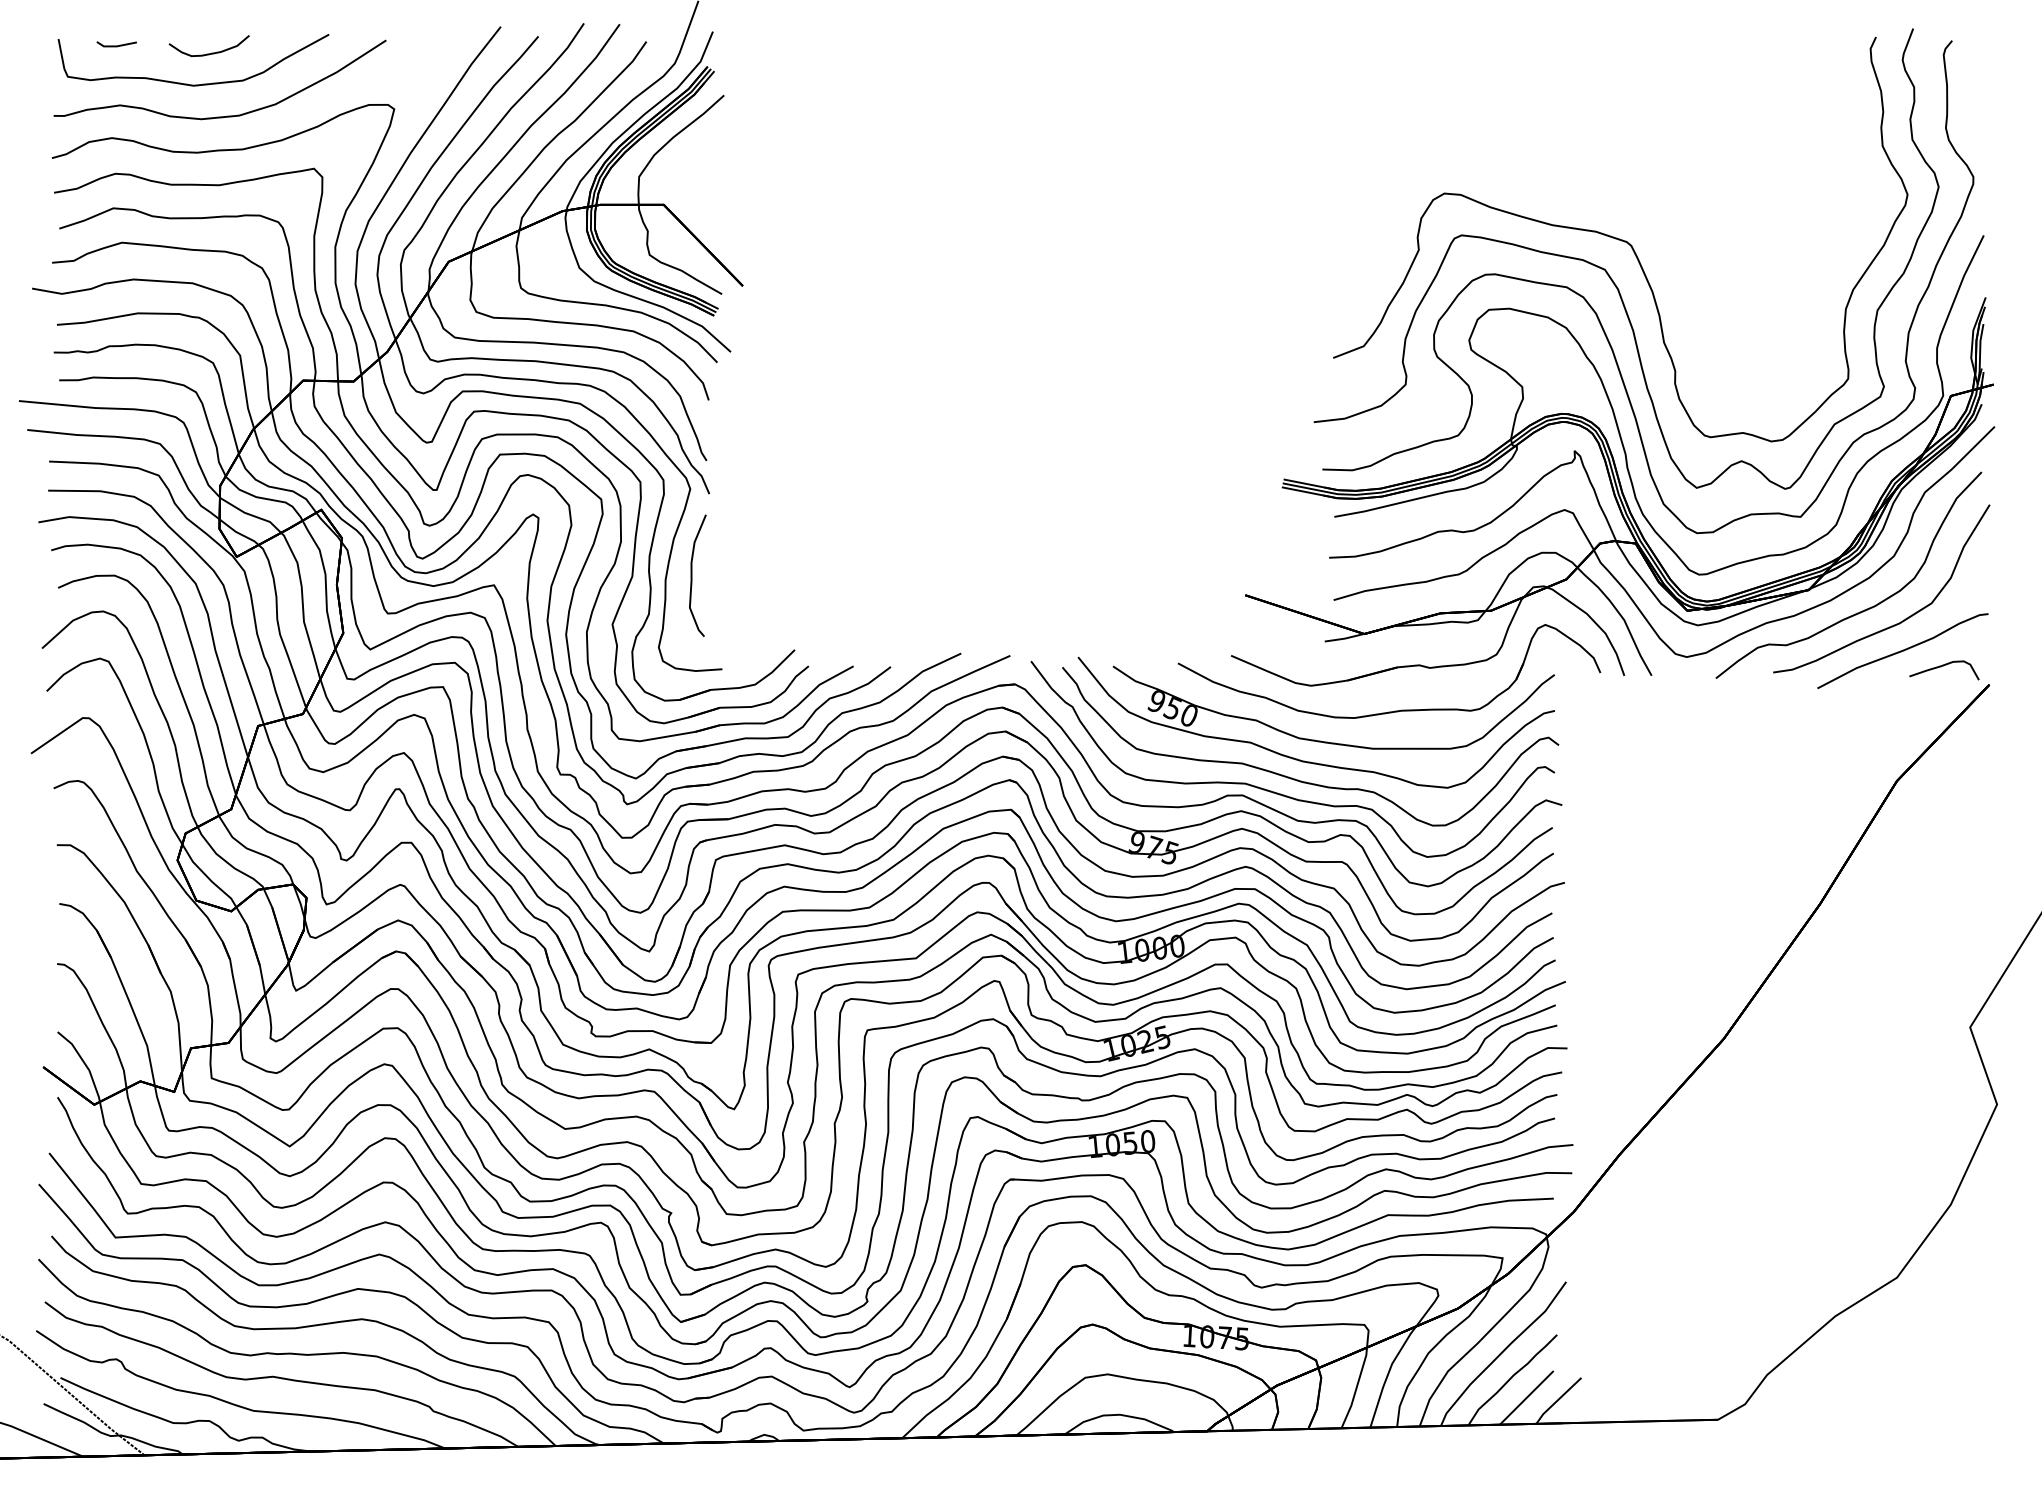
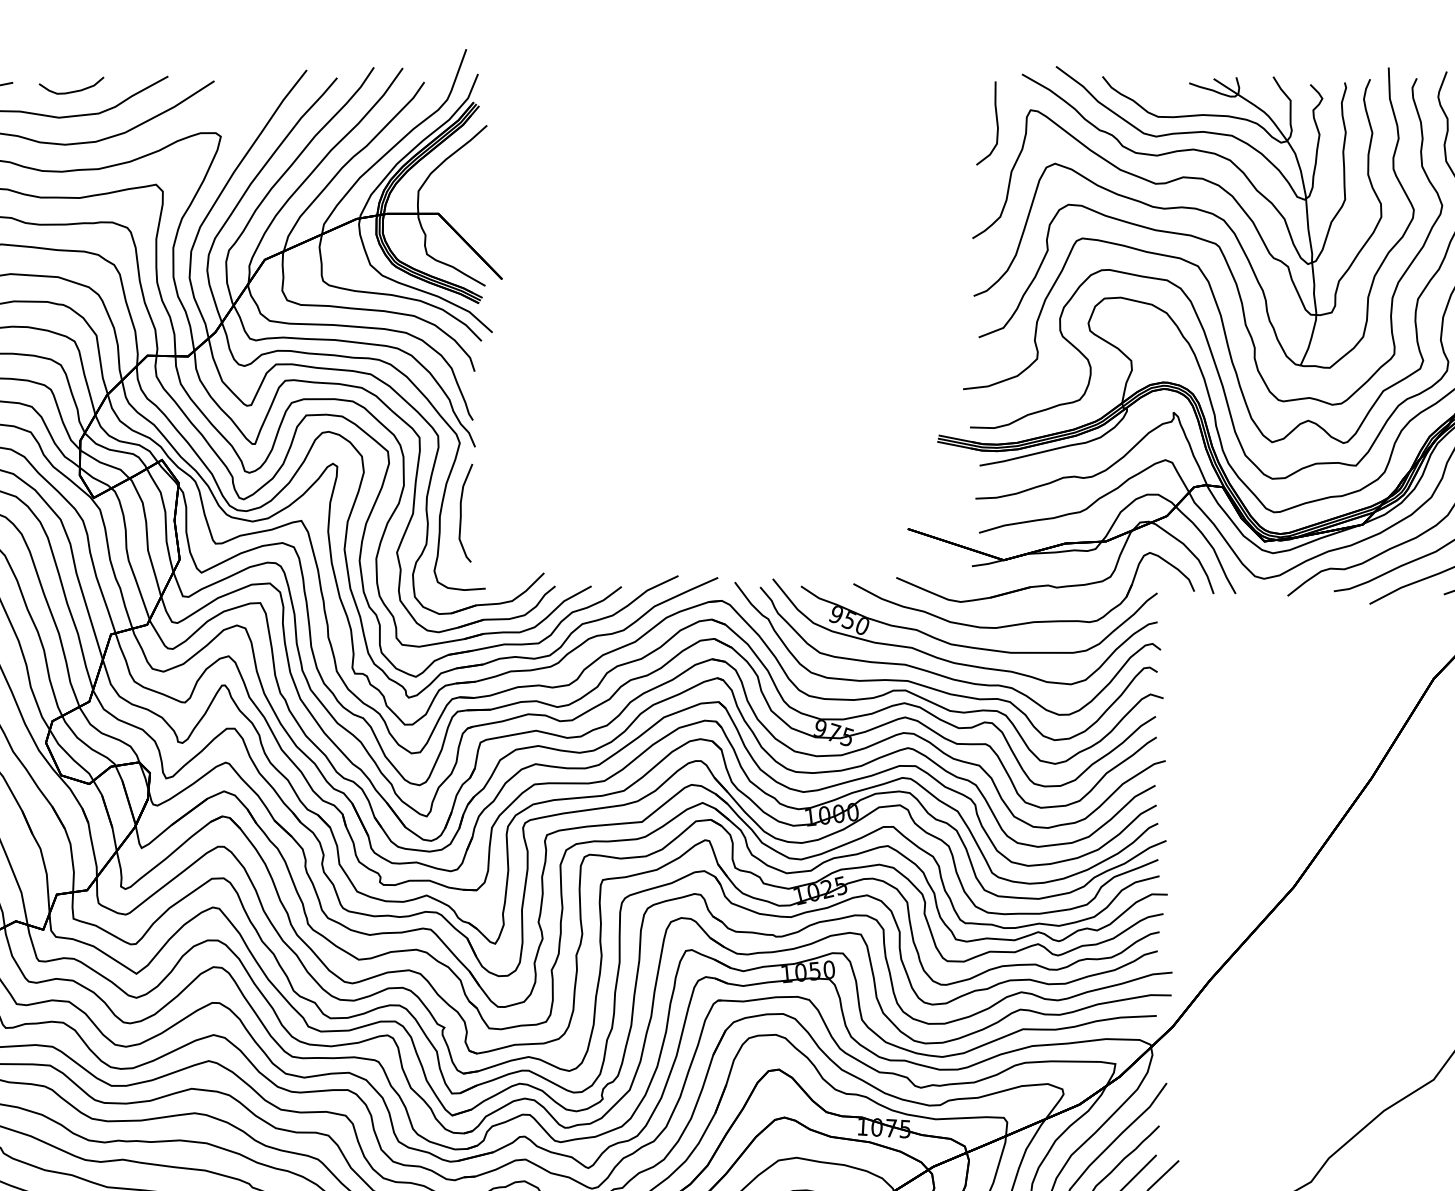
part: (1599, 199) -> (1193, 209), added

